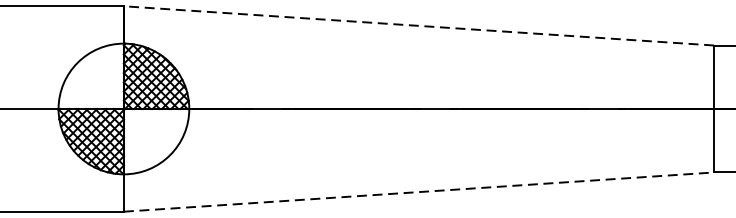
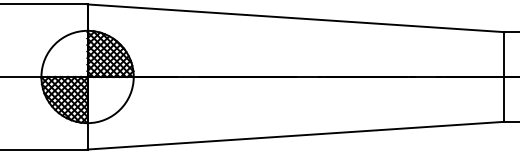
line: (419, 26) -> (296, 18), dashed -> solid
line: (419, 191) -> (296, 135), dashed -> solid

